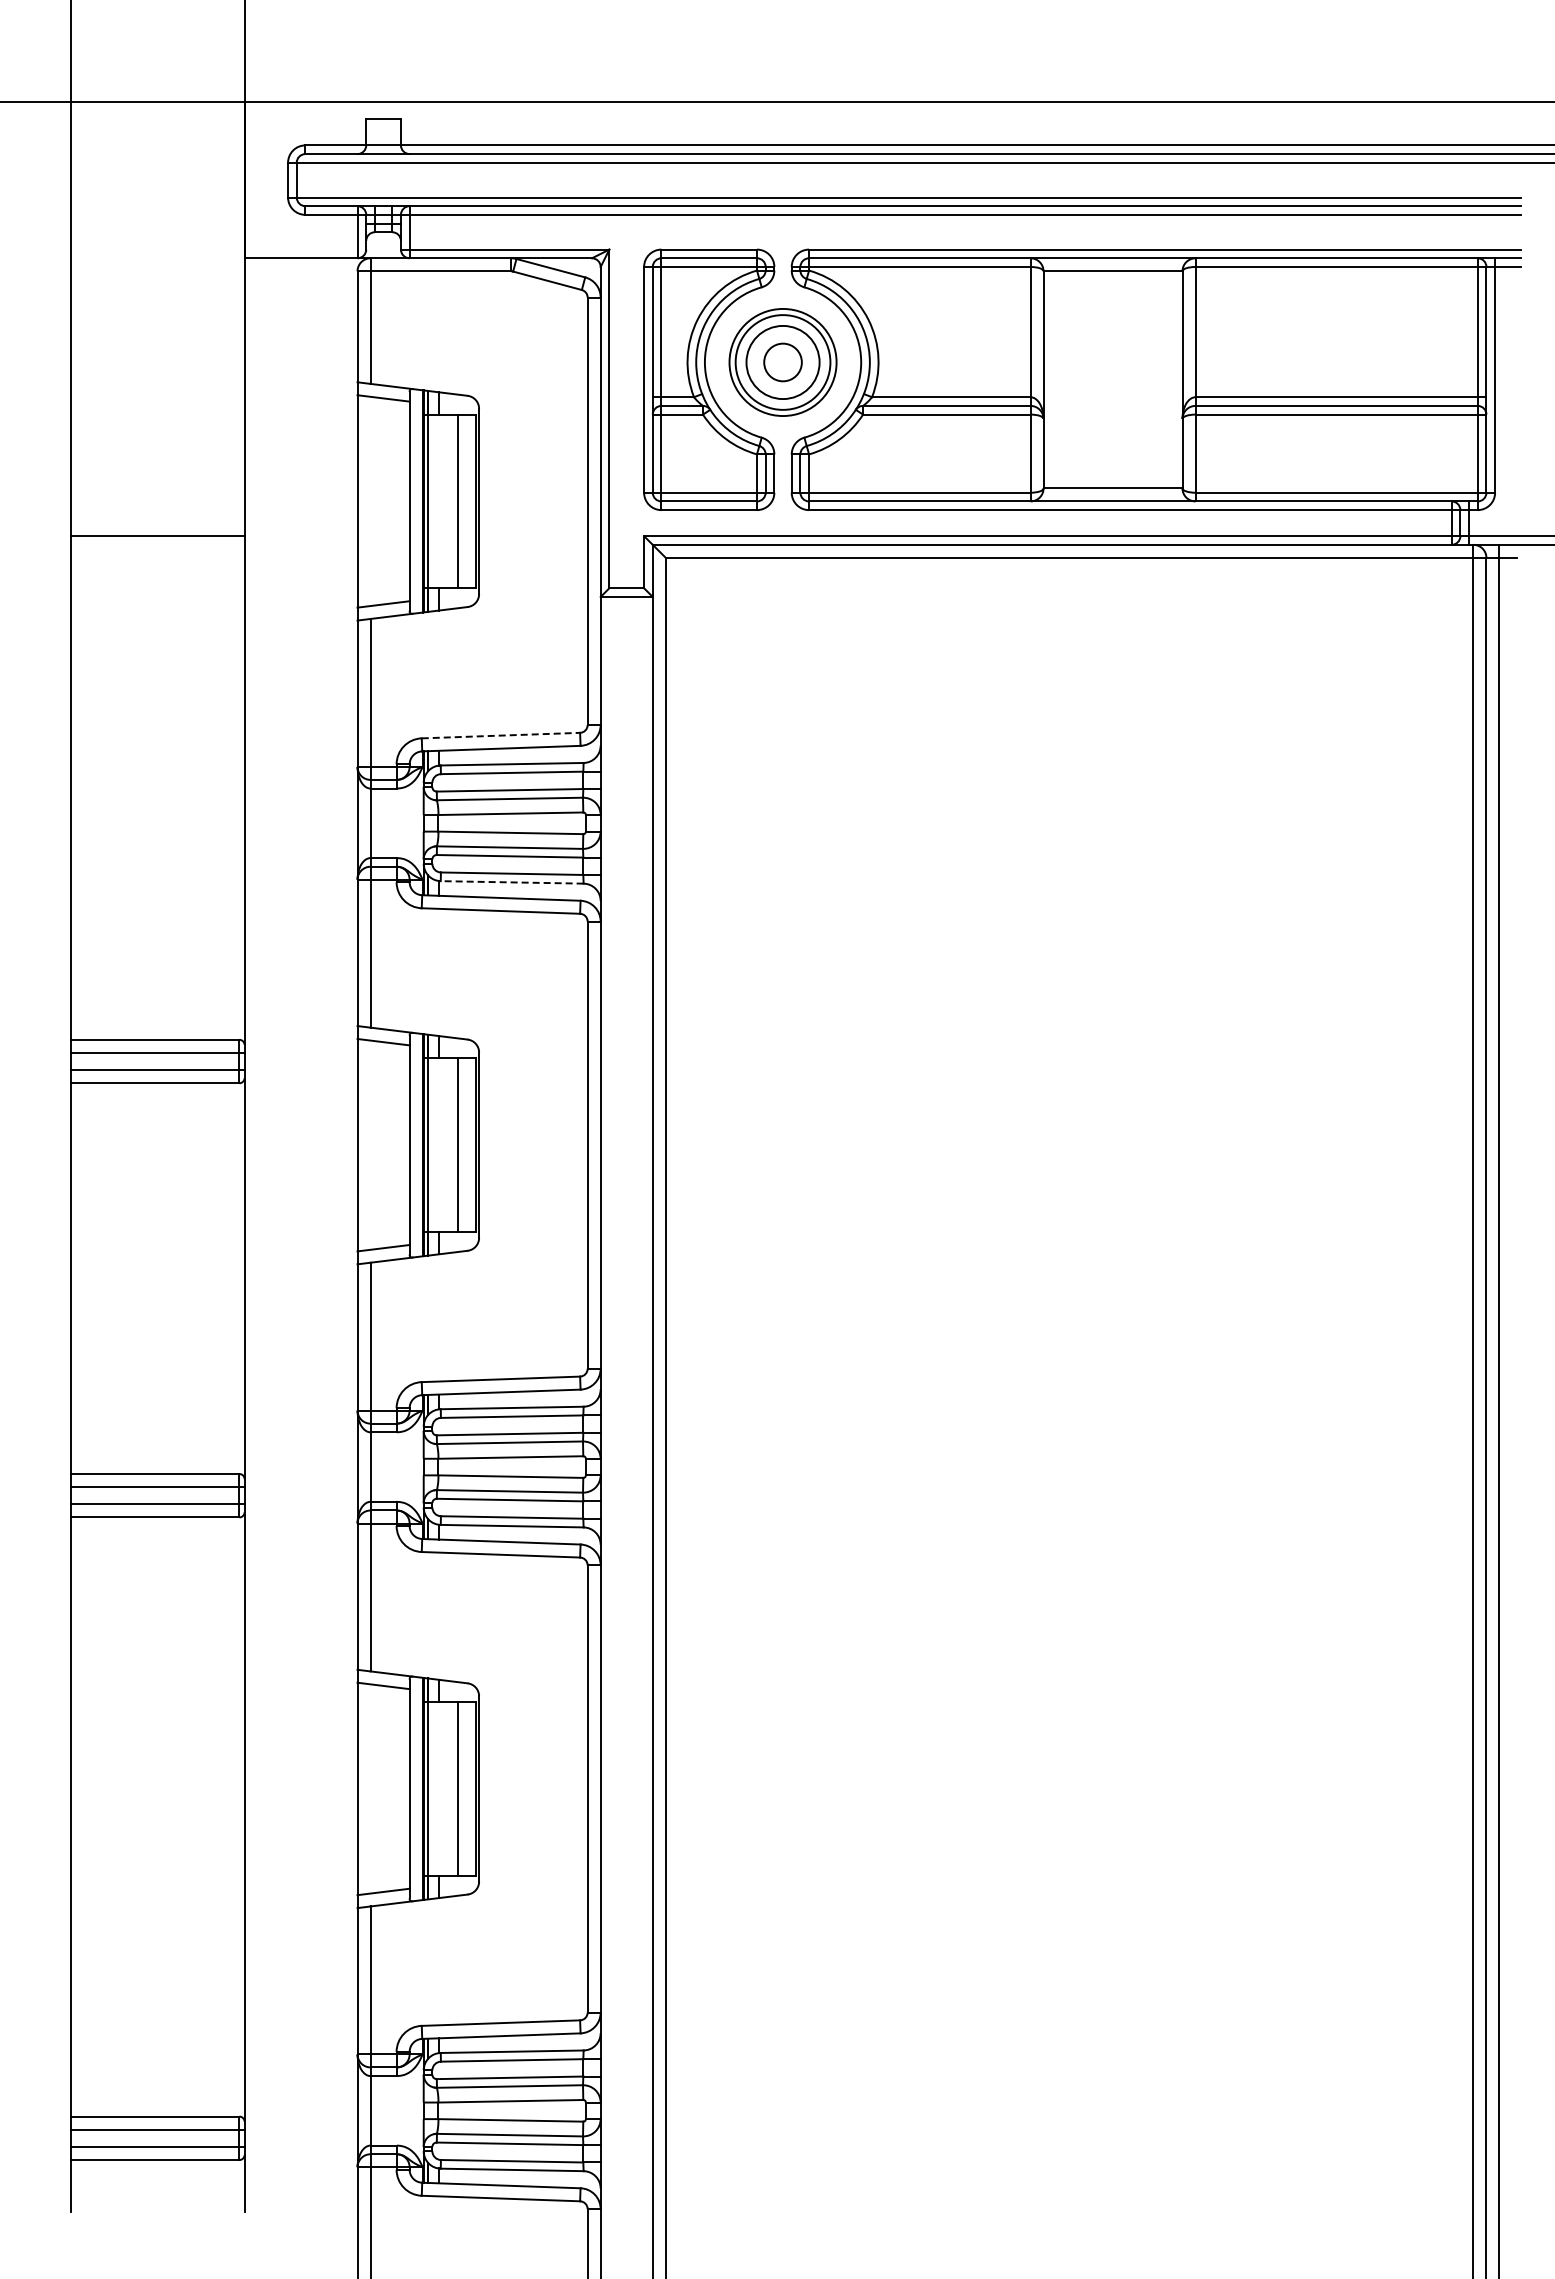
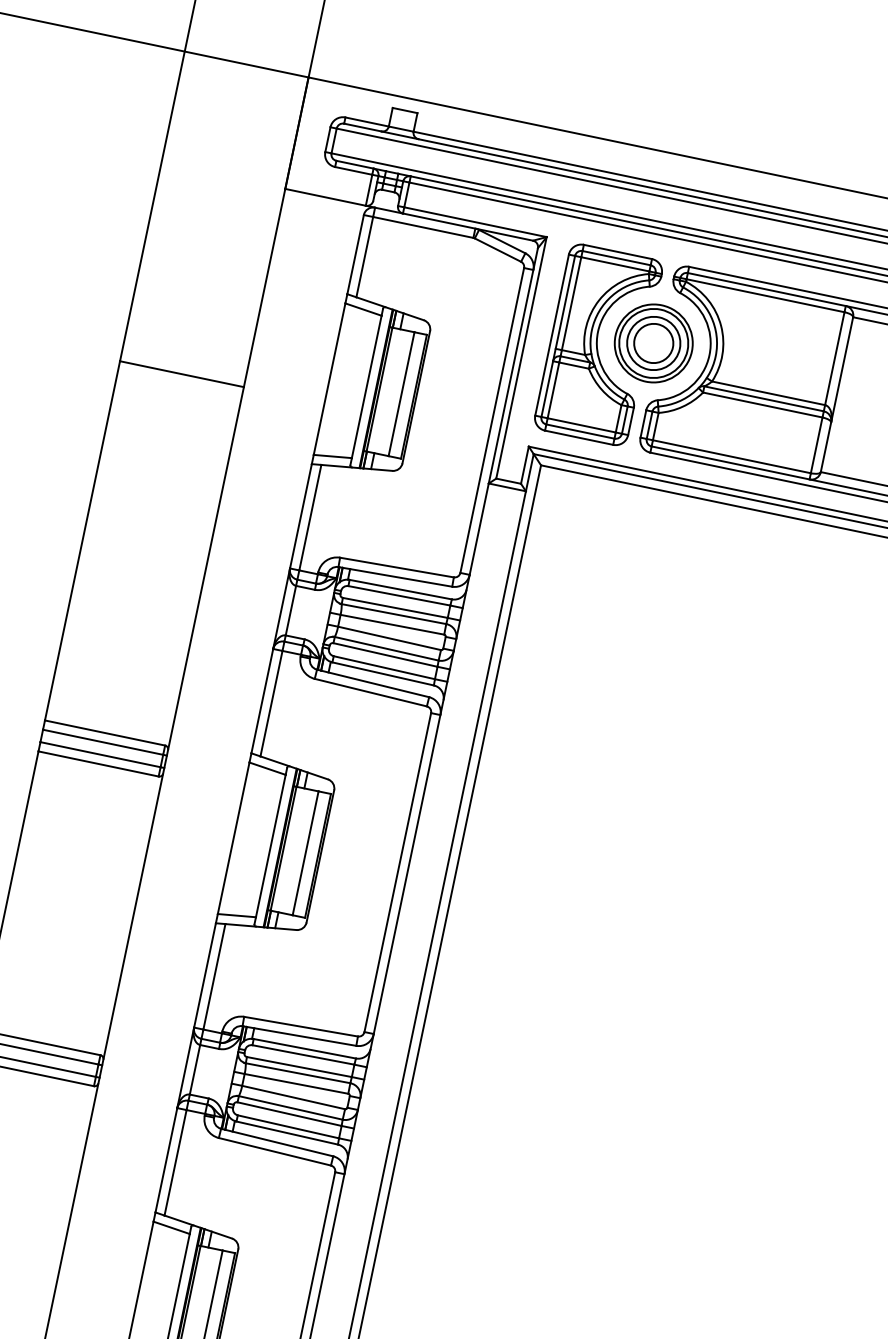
circle: (782, 362) -> (653, 343), size x1.43
line: (501, 735) -> (397, 567), dashed -> solid
line: (511, 882) -> (382, 673), dashed -> solid

